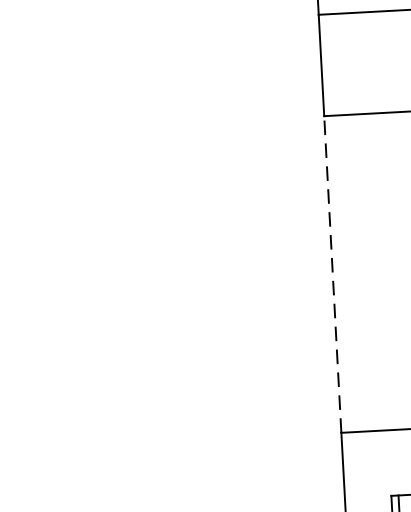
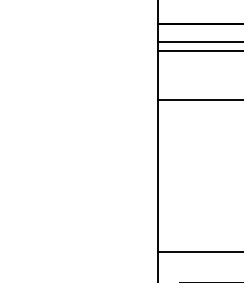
line: (332, 273) -> (157, 175), dashed -> solid

